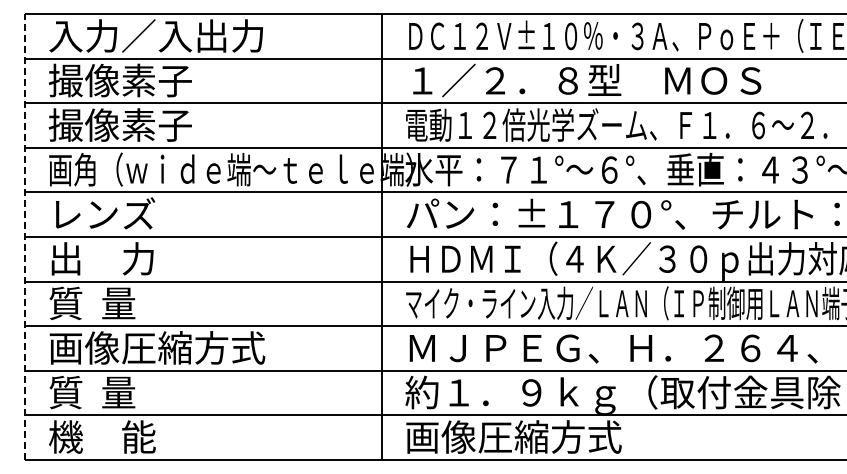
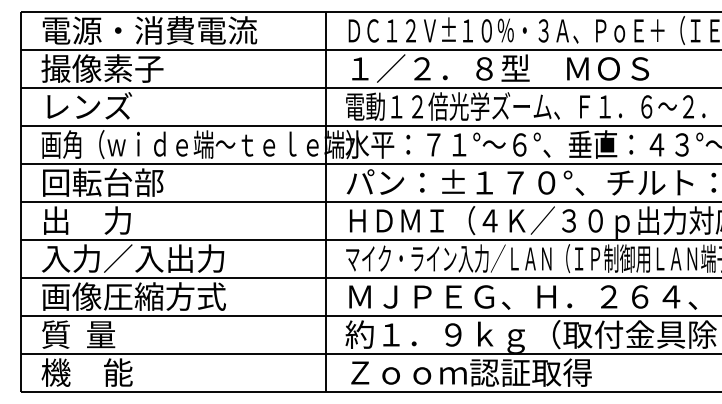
text: (175, 35) -> (149, 30), 入力／入出力 -> 電源・消費電流
text: (119, 124) -> (101, 106), 撮像素子 -> レンズ
text: (120, 213) -> (102, 181), レンズ -> 回転台部
line: (25, 237) -> (21, 202), dashed -> solid
text: (156, 303) -> (133, 258), 質  量 -> 入力／入出力
text: (550, 436) -> (469, 372), 画像圧縮方式 -> Ｚｏｏｍ認証取得

